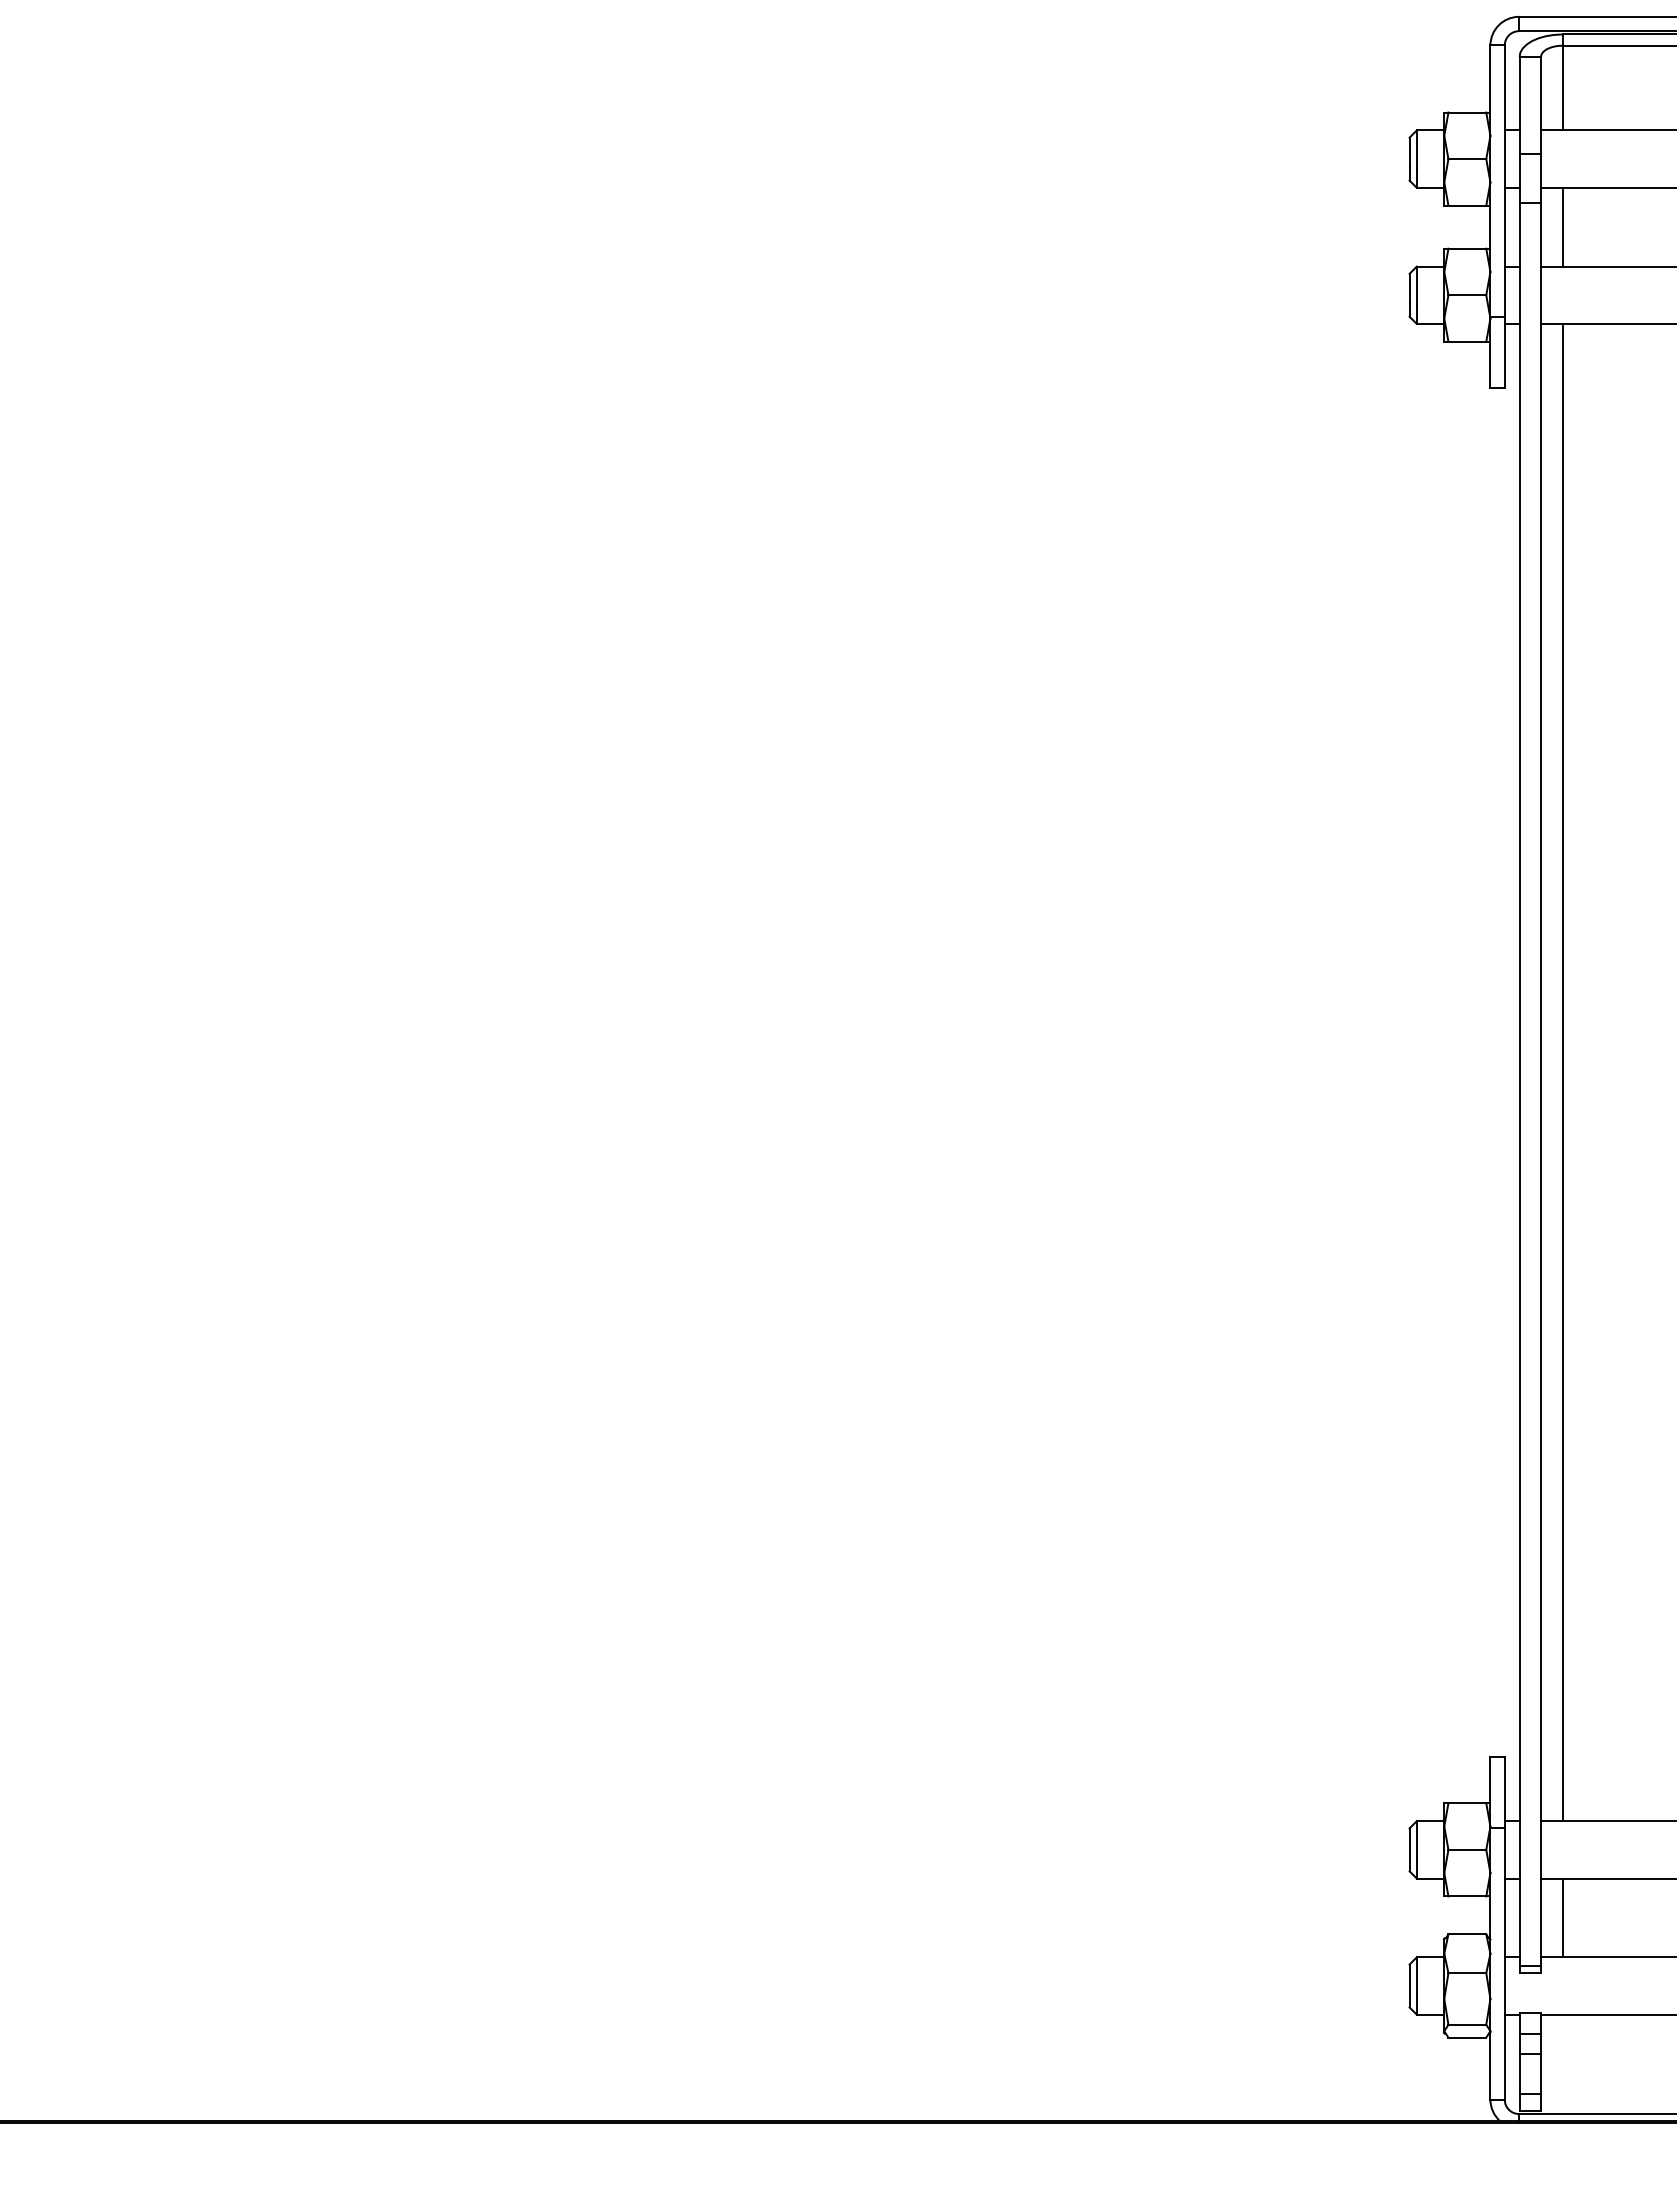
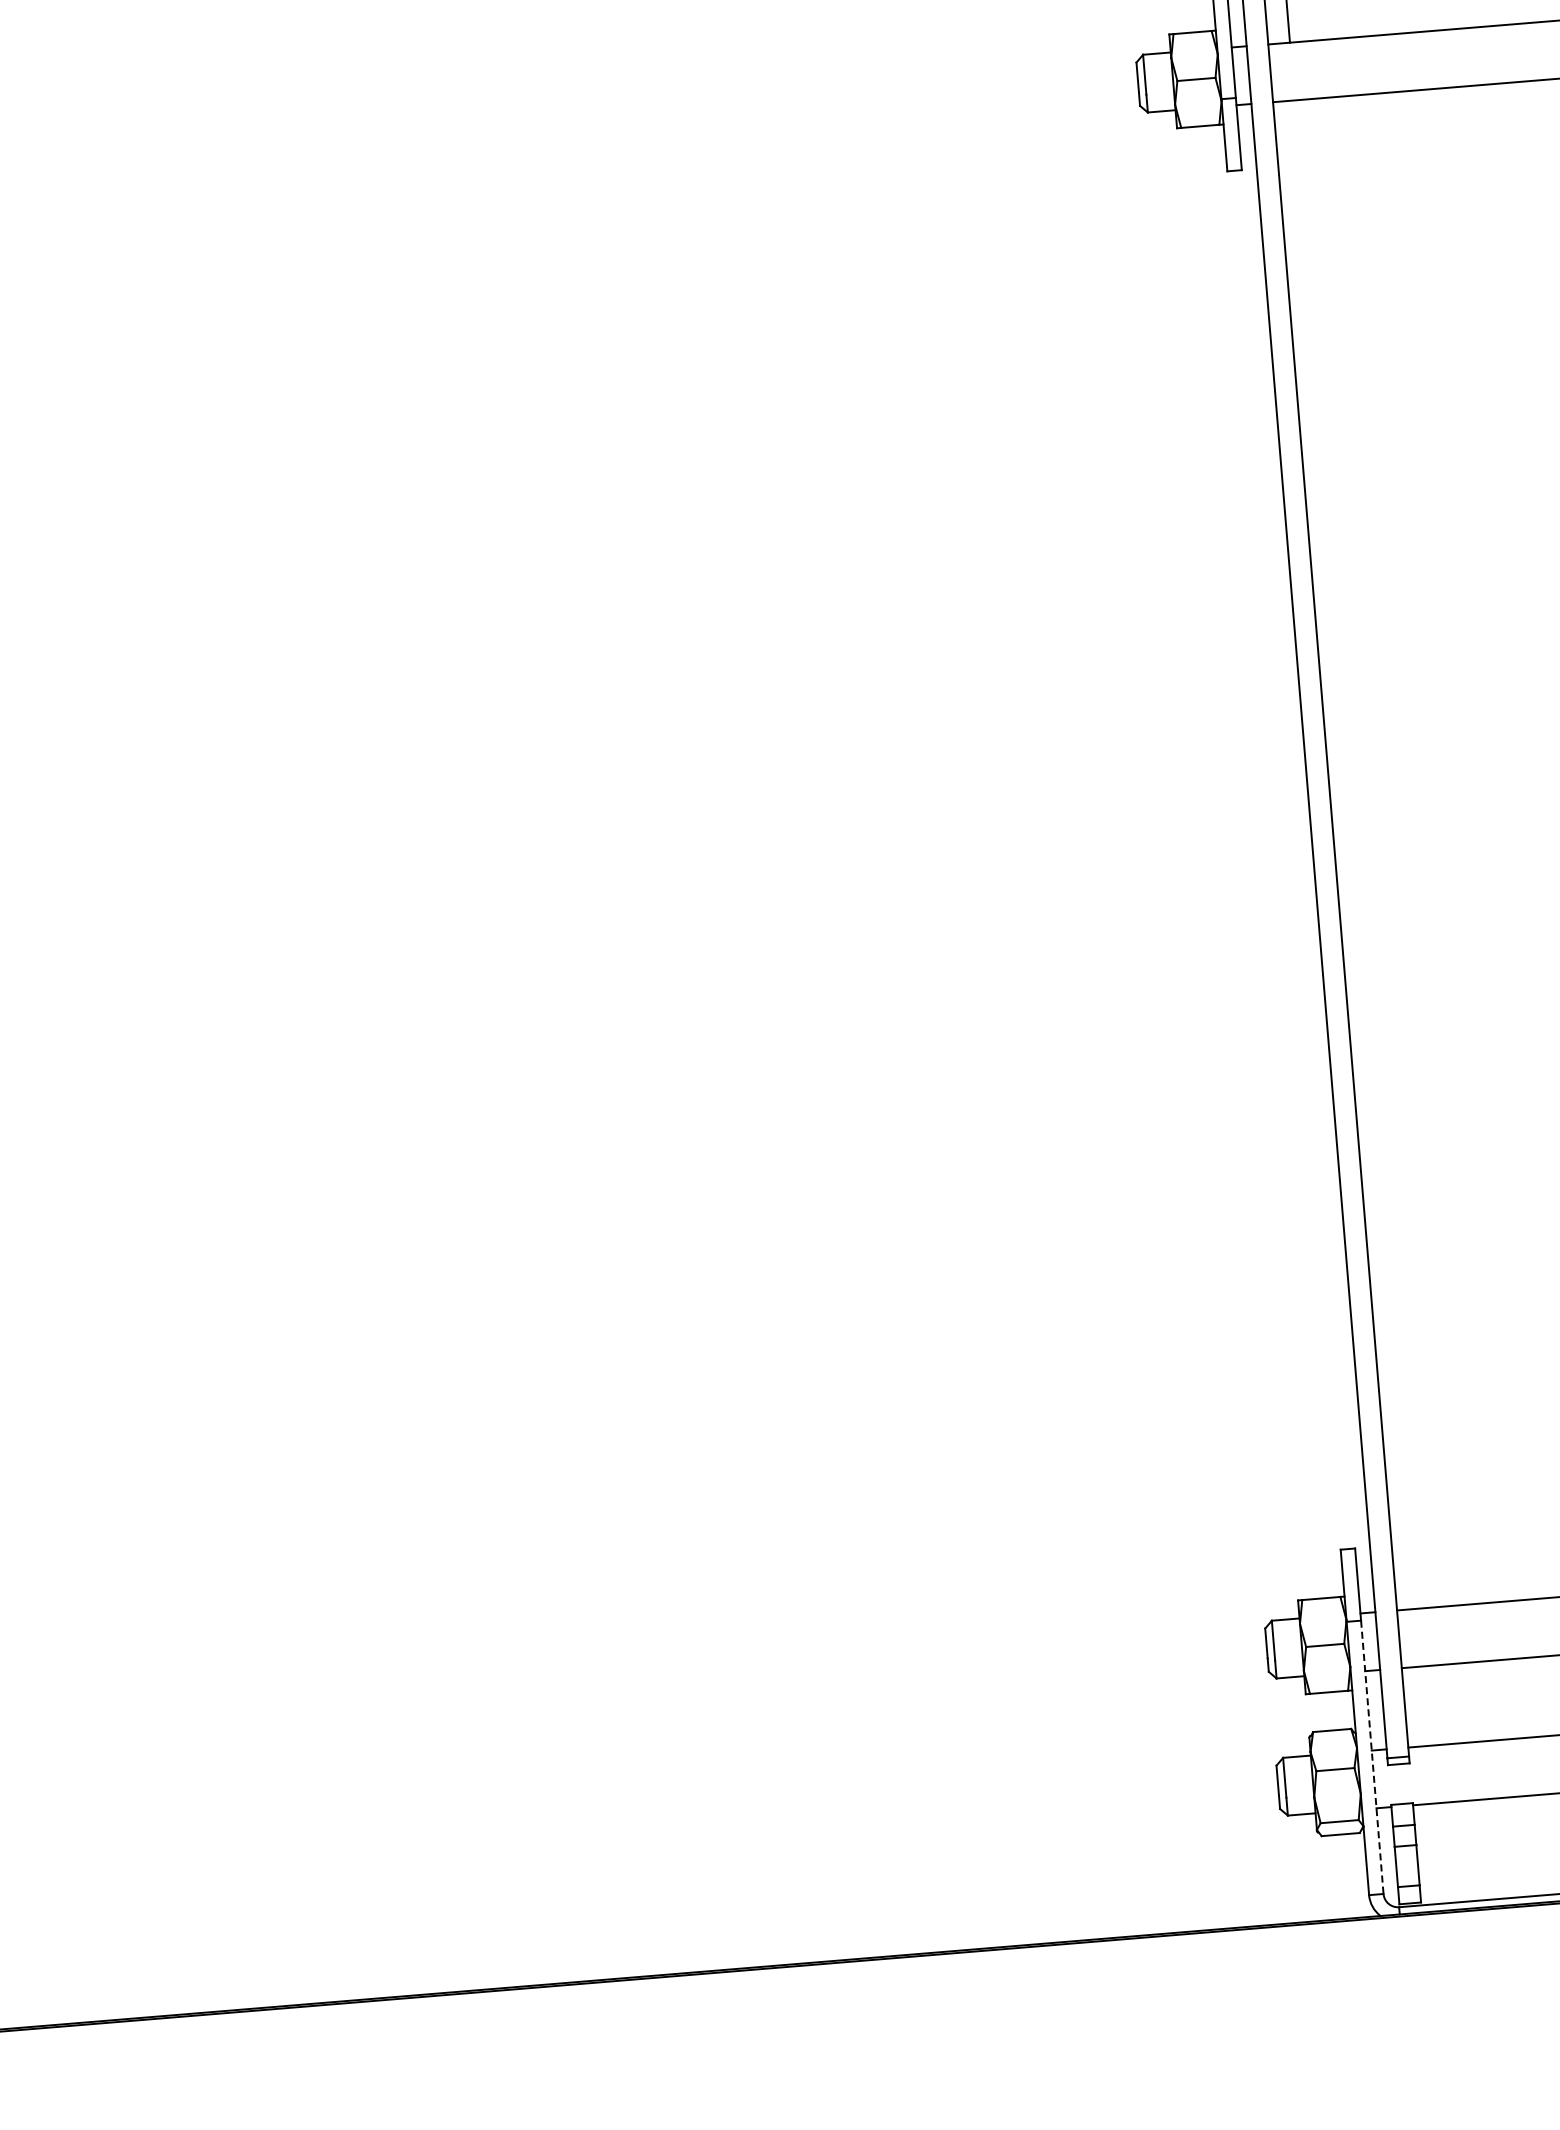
line: (1562, 1072) -> (1356, 854), removed
line: (1562, 1917) -> (1426, 1705), removed
line: (1504, 1964) -> (1372, 1757), solid -> dashed

